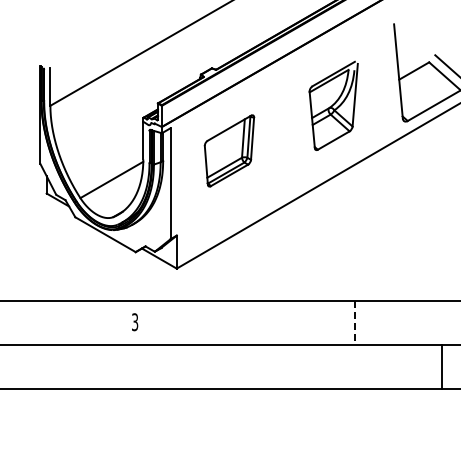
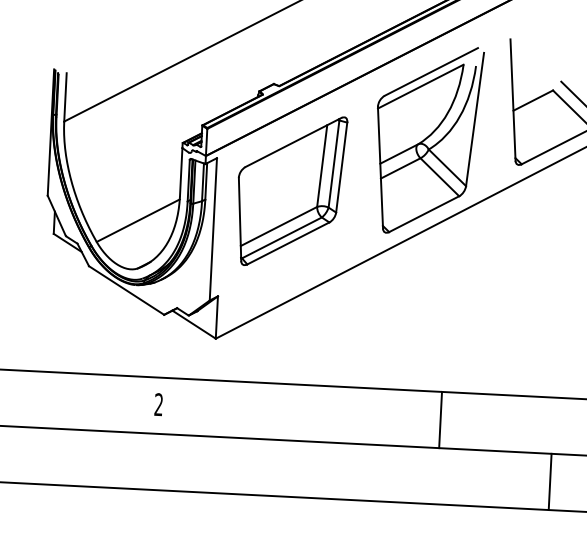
part: (333, 105) -> (427, 139), size x1.67
part: (229, 150) -> (291, 190), size x1.67
text: (135, 322) -> (159, 405), 3 -> 2
line: (354, 323) -> (440, 420), dashed -> solid

